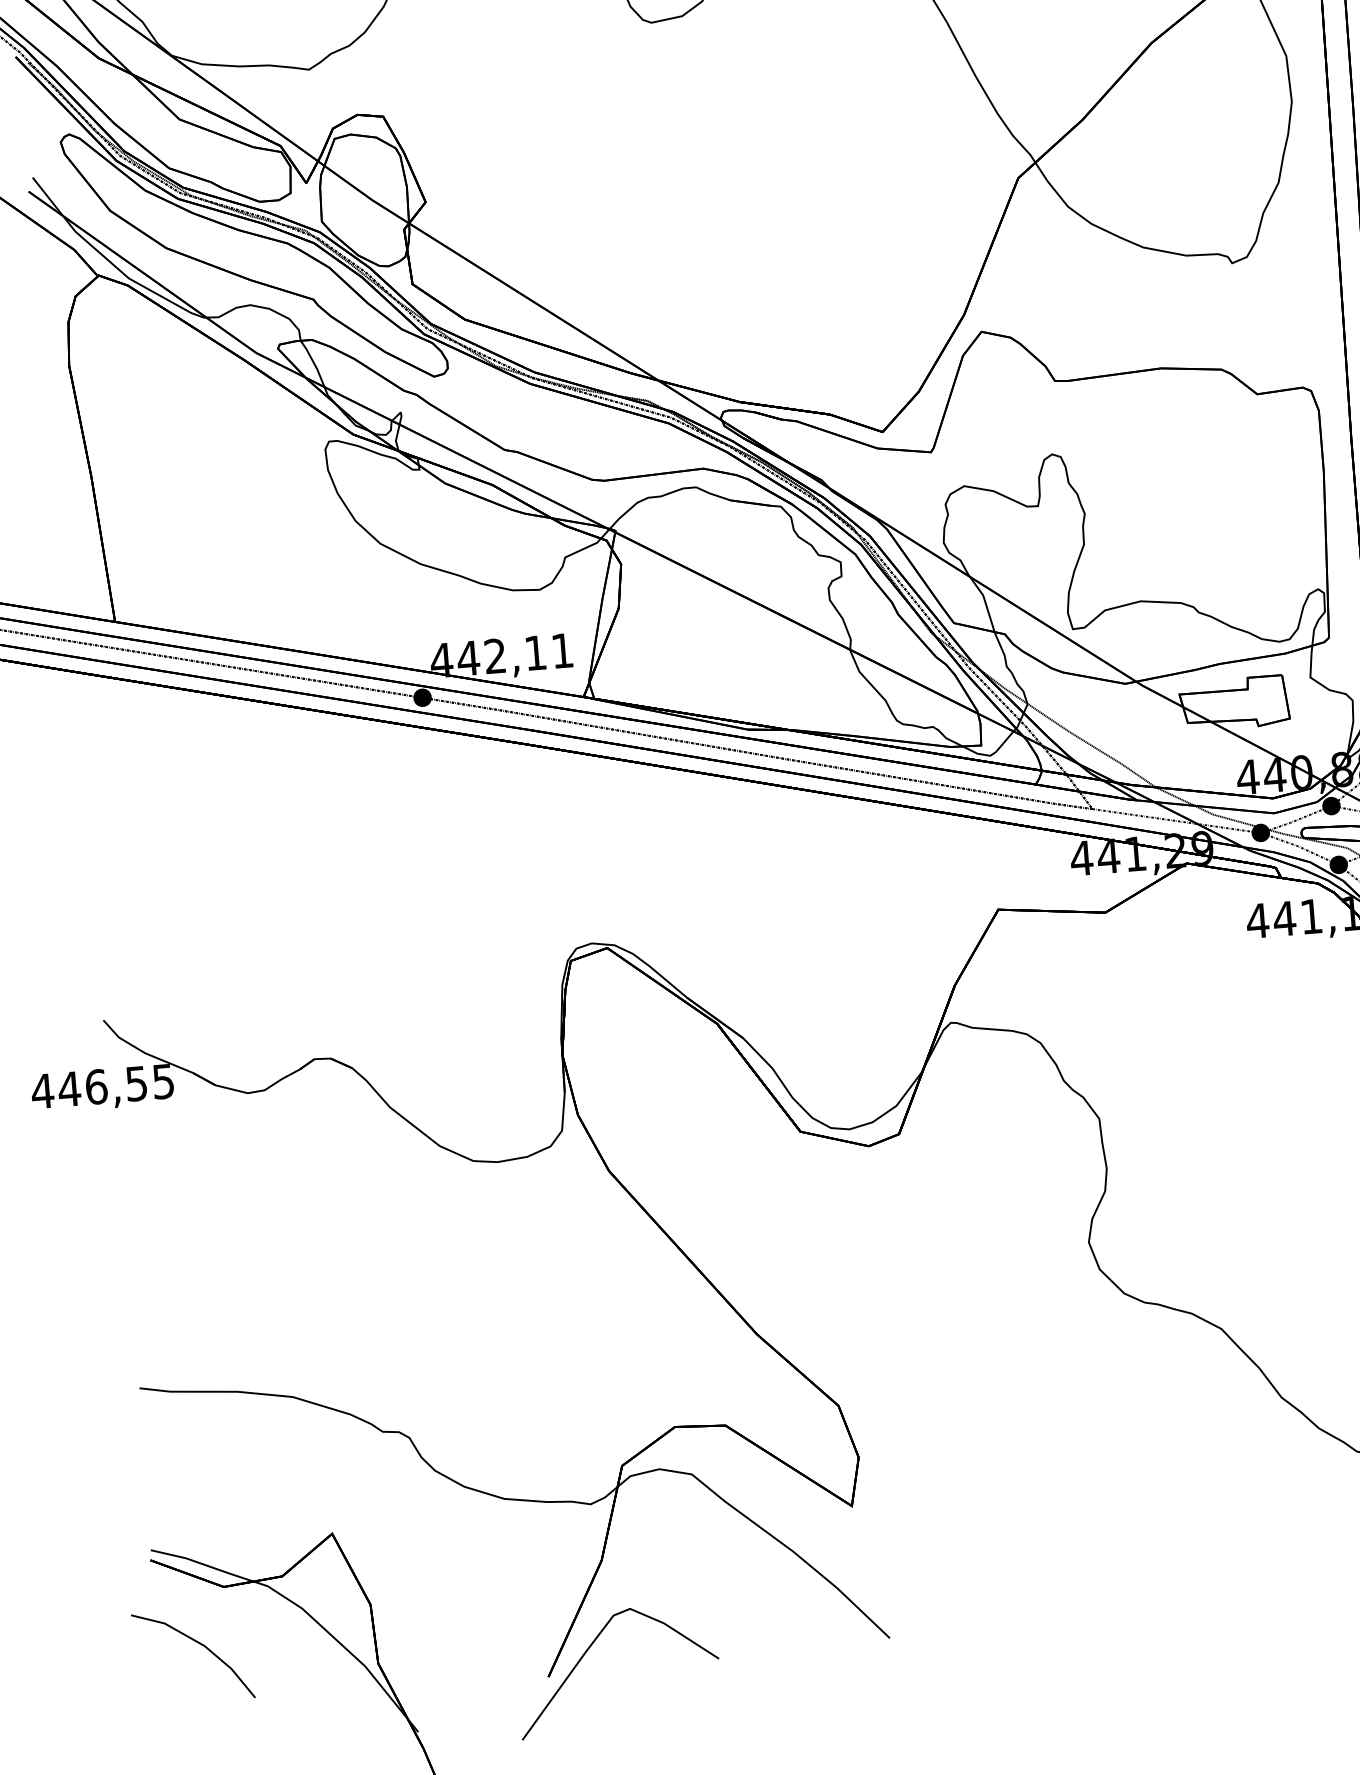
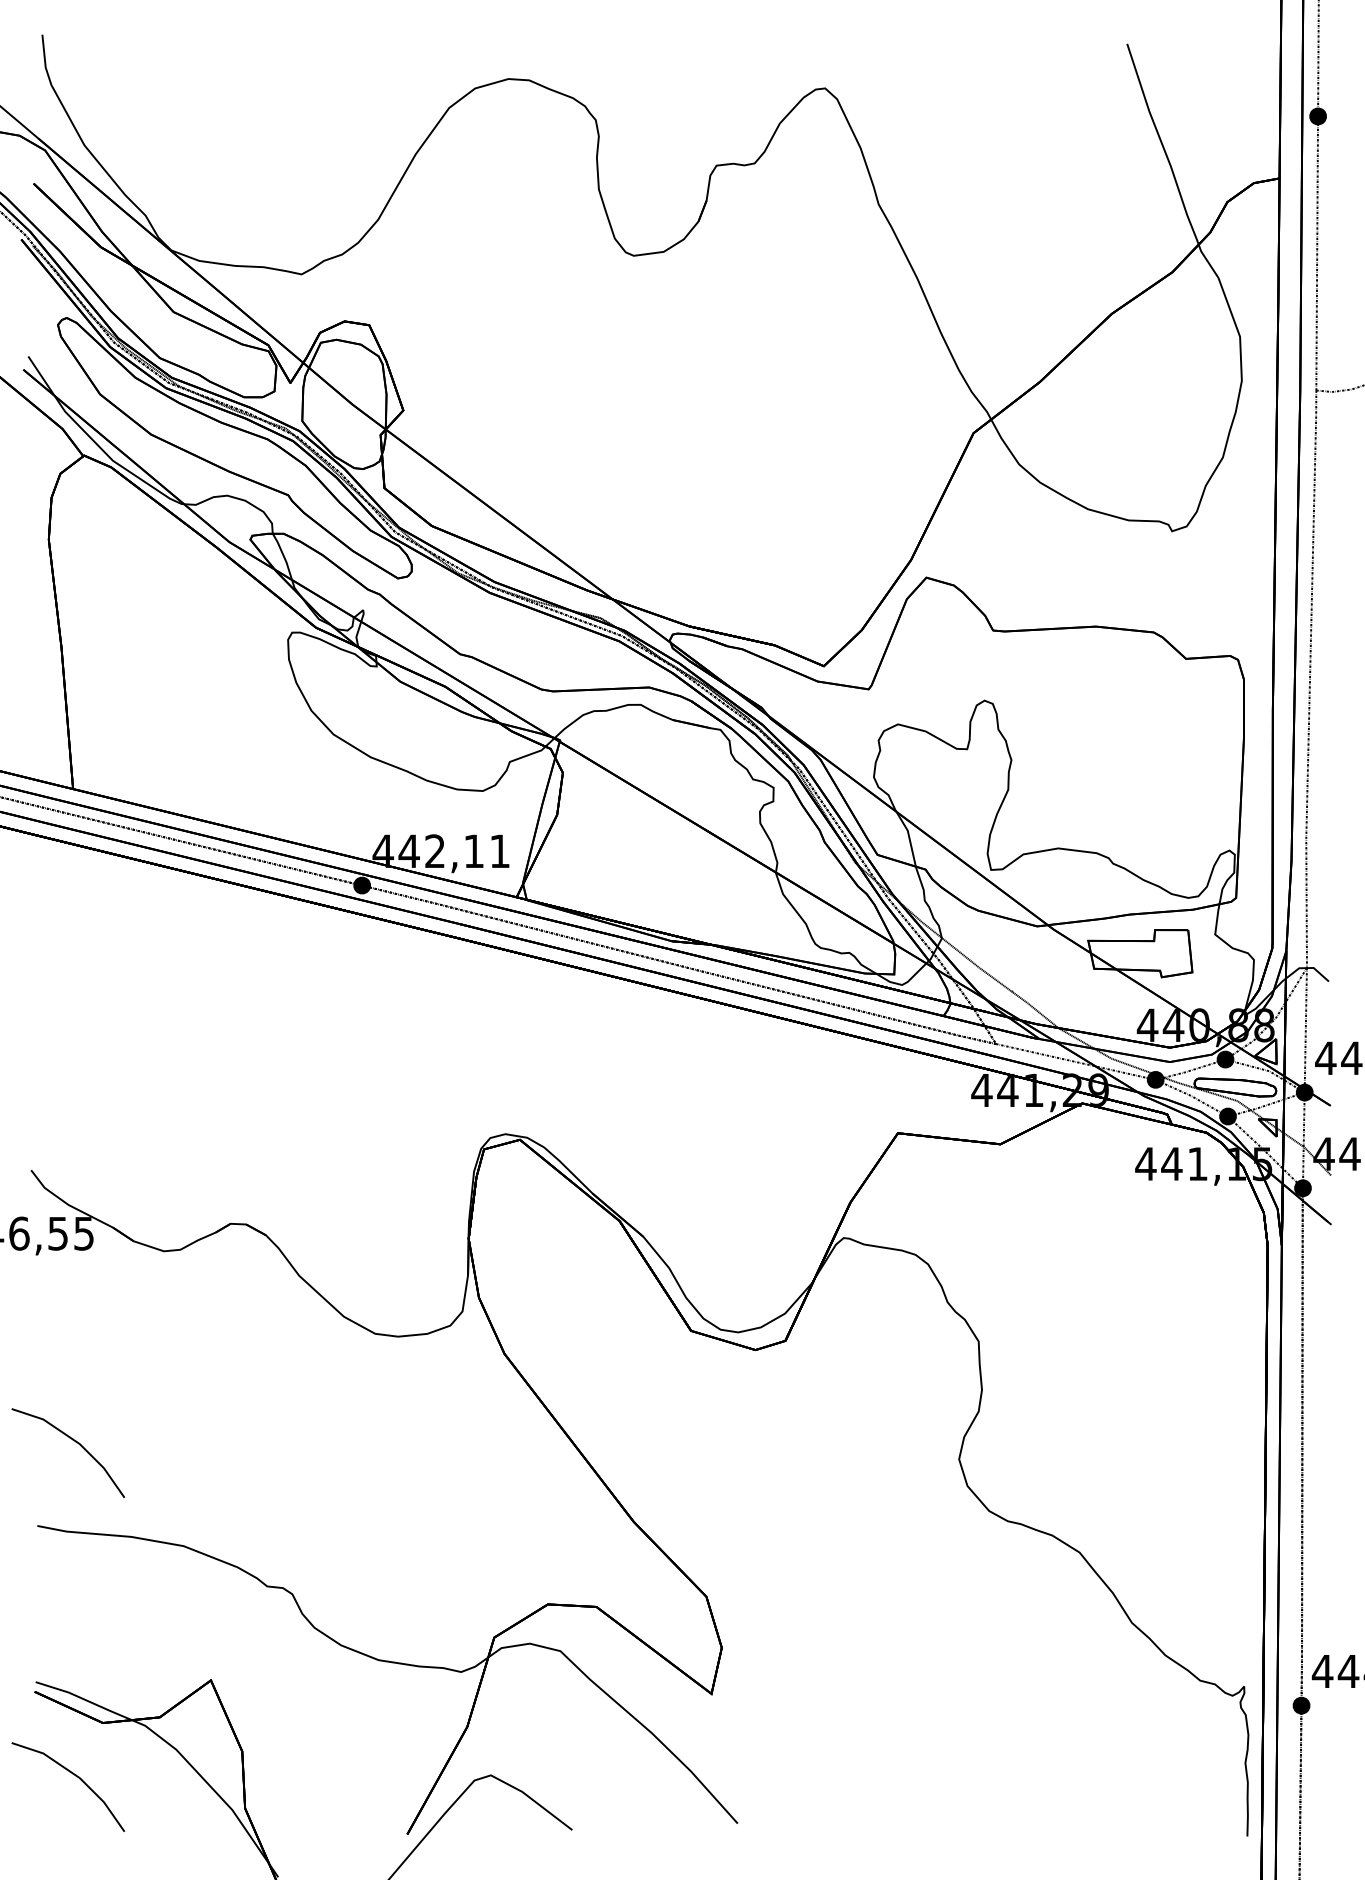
part: (172, 1298) -> (75, 1442), added

